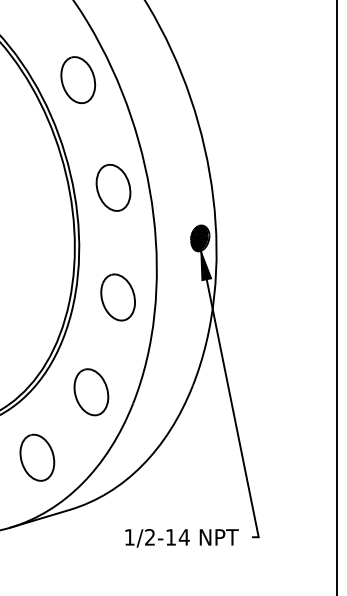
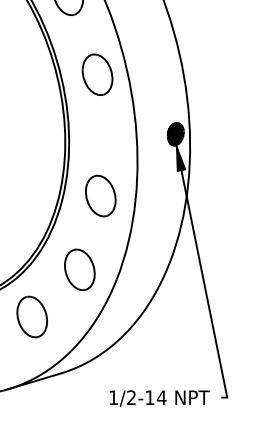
part: (113, 187) -> (97, 74), moved
part: (117, 297) -> (100, 196), moved
part: (37, 457) -> (32, 316), moved

